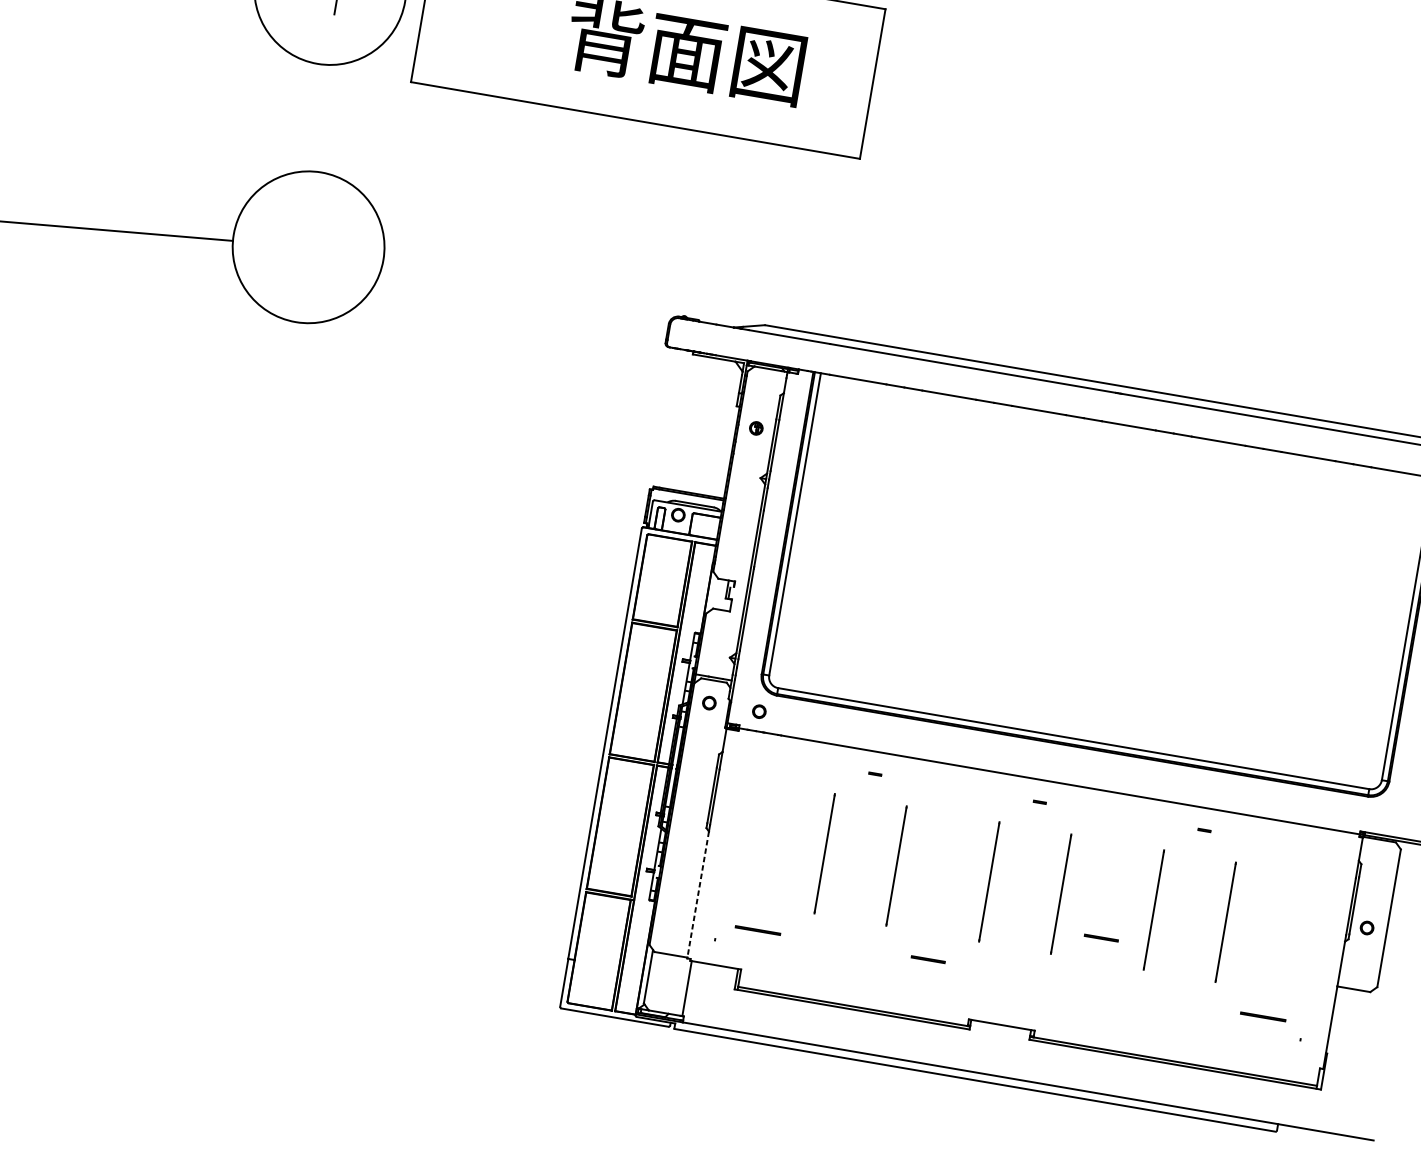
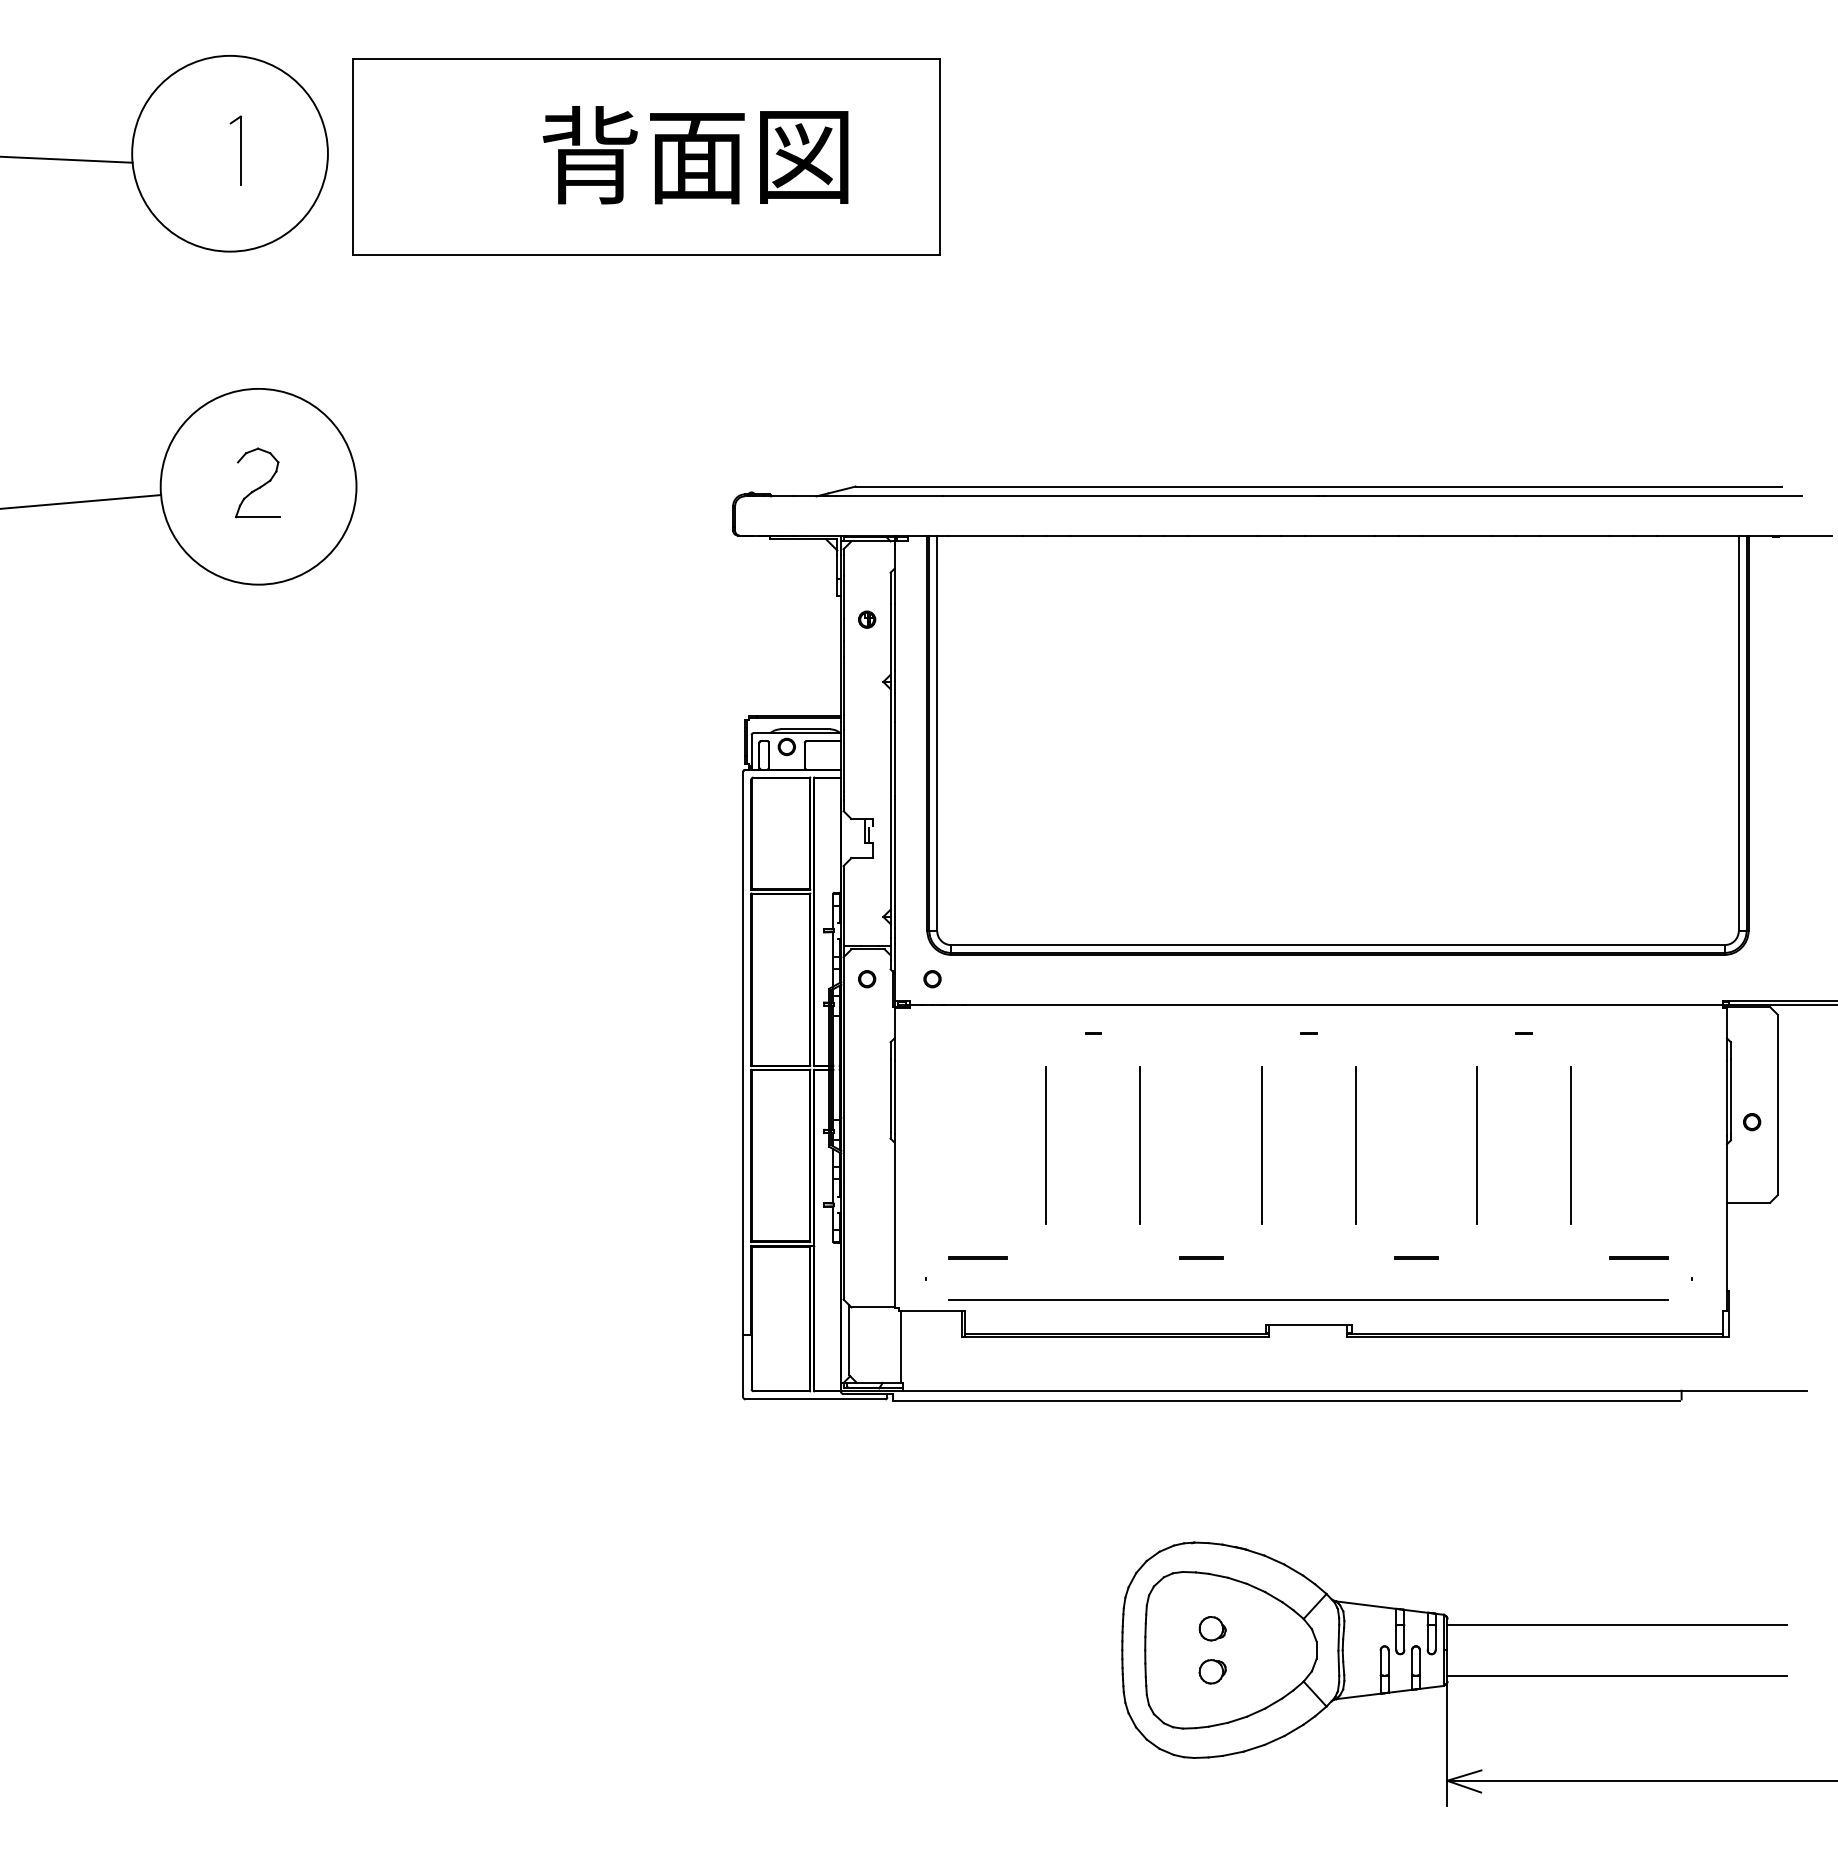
part: (308, 243) -> (257, 482), added
line: (698, 895) -> (894, 1225), dashed -> solid
line: (1101, 937) -> (1416, 1257), moved
line: (1004, 1006) -> (1308, 1300), added

